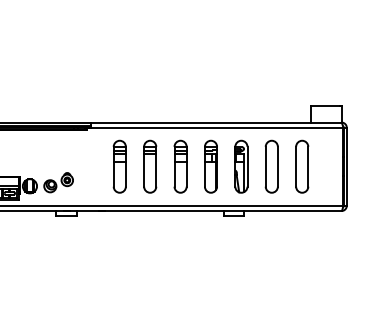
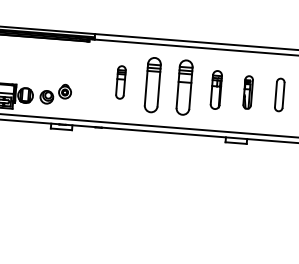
part: (119, 166) -> (120, 82), size x0.6
part: (210, 166) -> (215, 89), size x0.7
part: (241, 166) -> (248, 92), size x0.6
part: (271, 166) -> (279, 94), size x0.6

